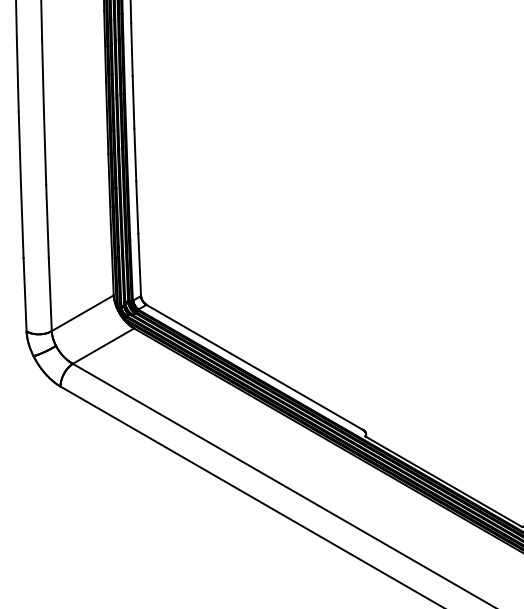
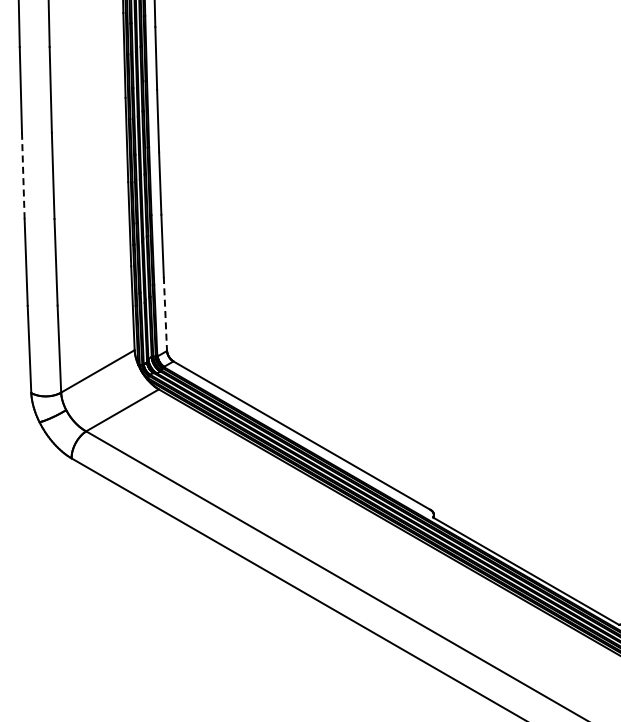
line: (20, 148) -> (23, 175), solid -> dashed
line: (139, 265) -> (165, 314), solid -> dashed

